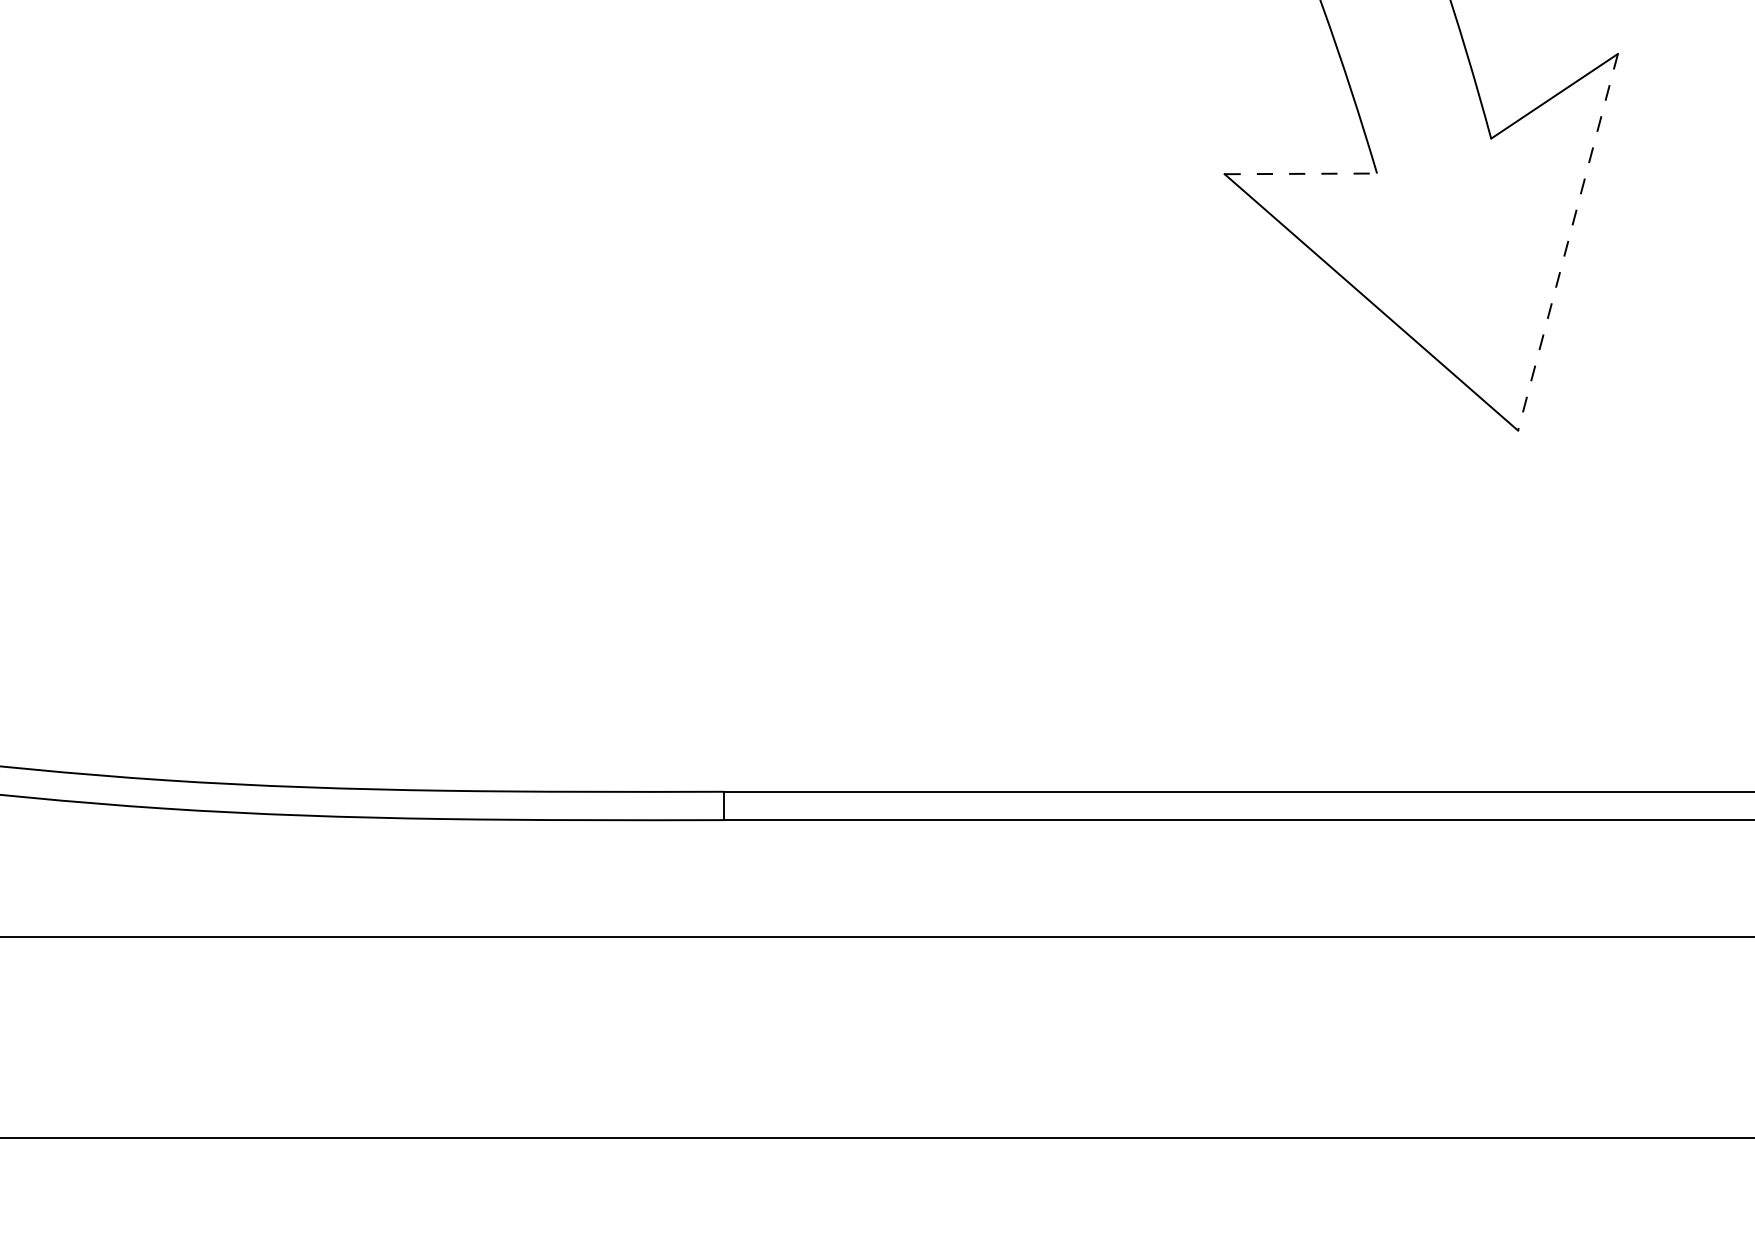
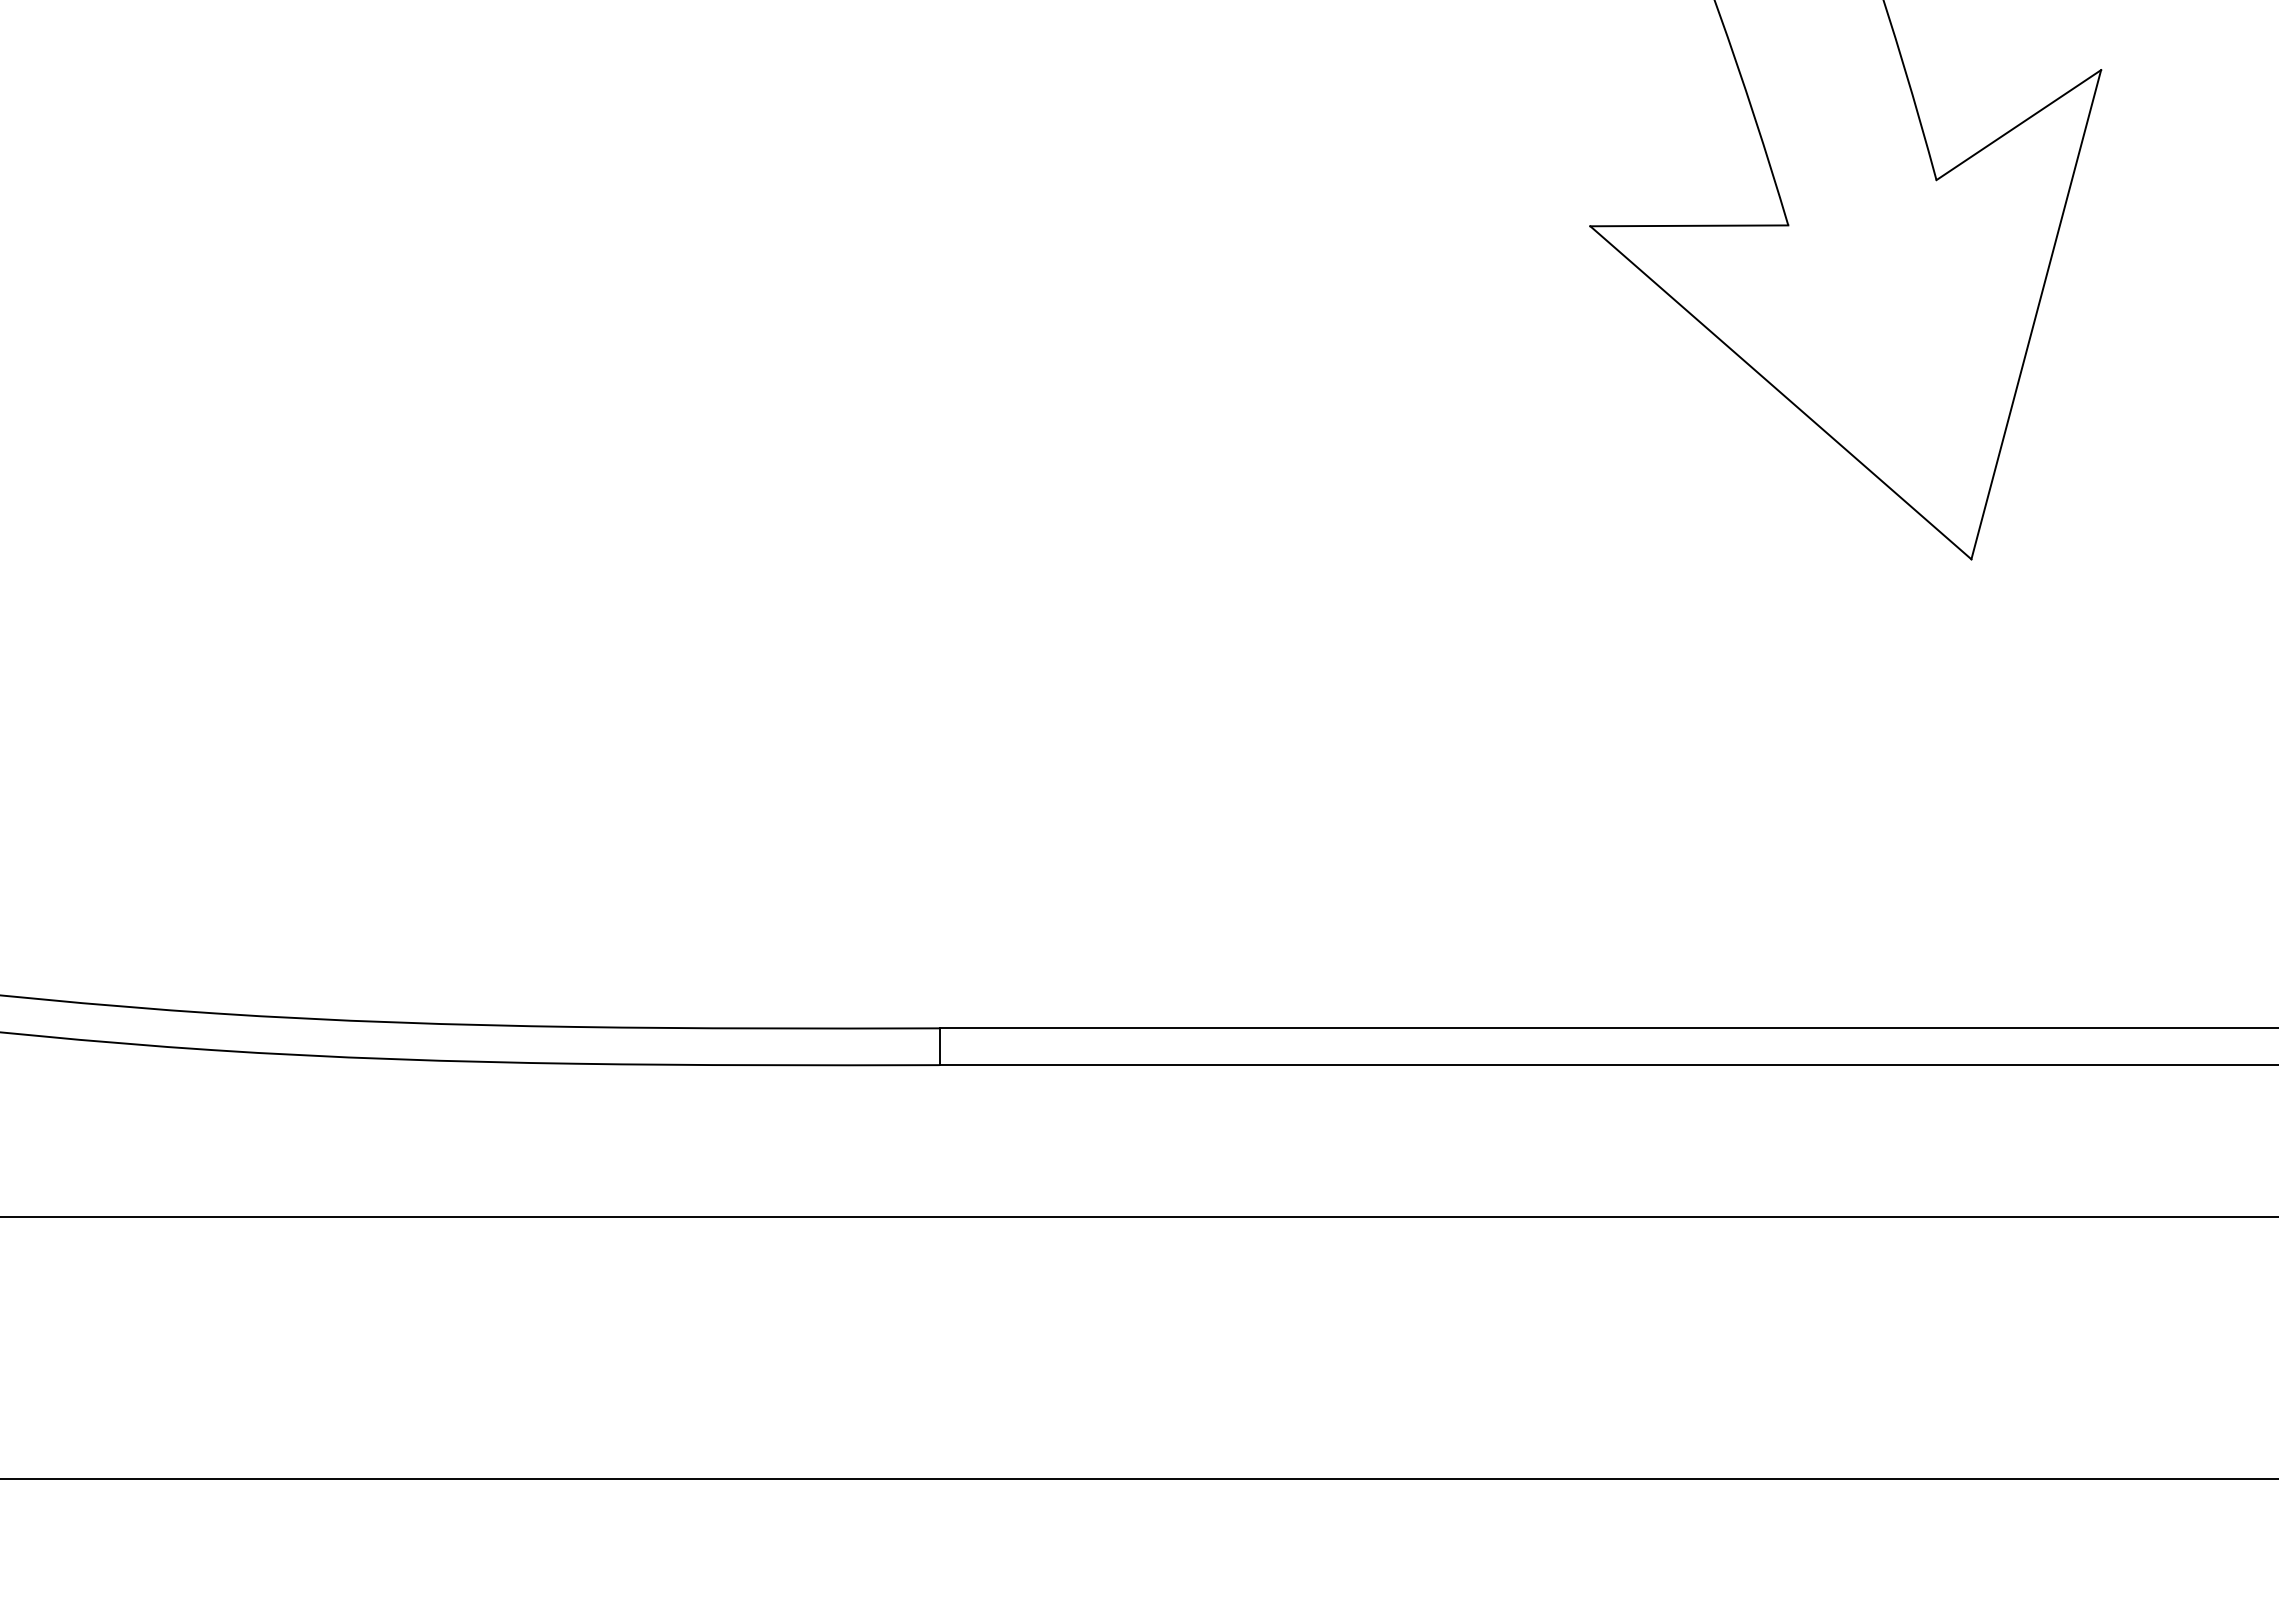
line: (1301, 173) -> (1689, 225), dashed -> solid
line: (1568, 242) -> (2036, 315), dashed -> solid

